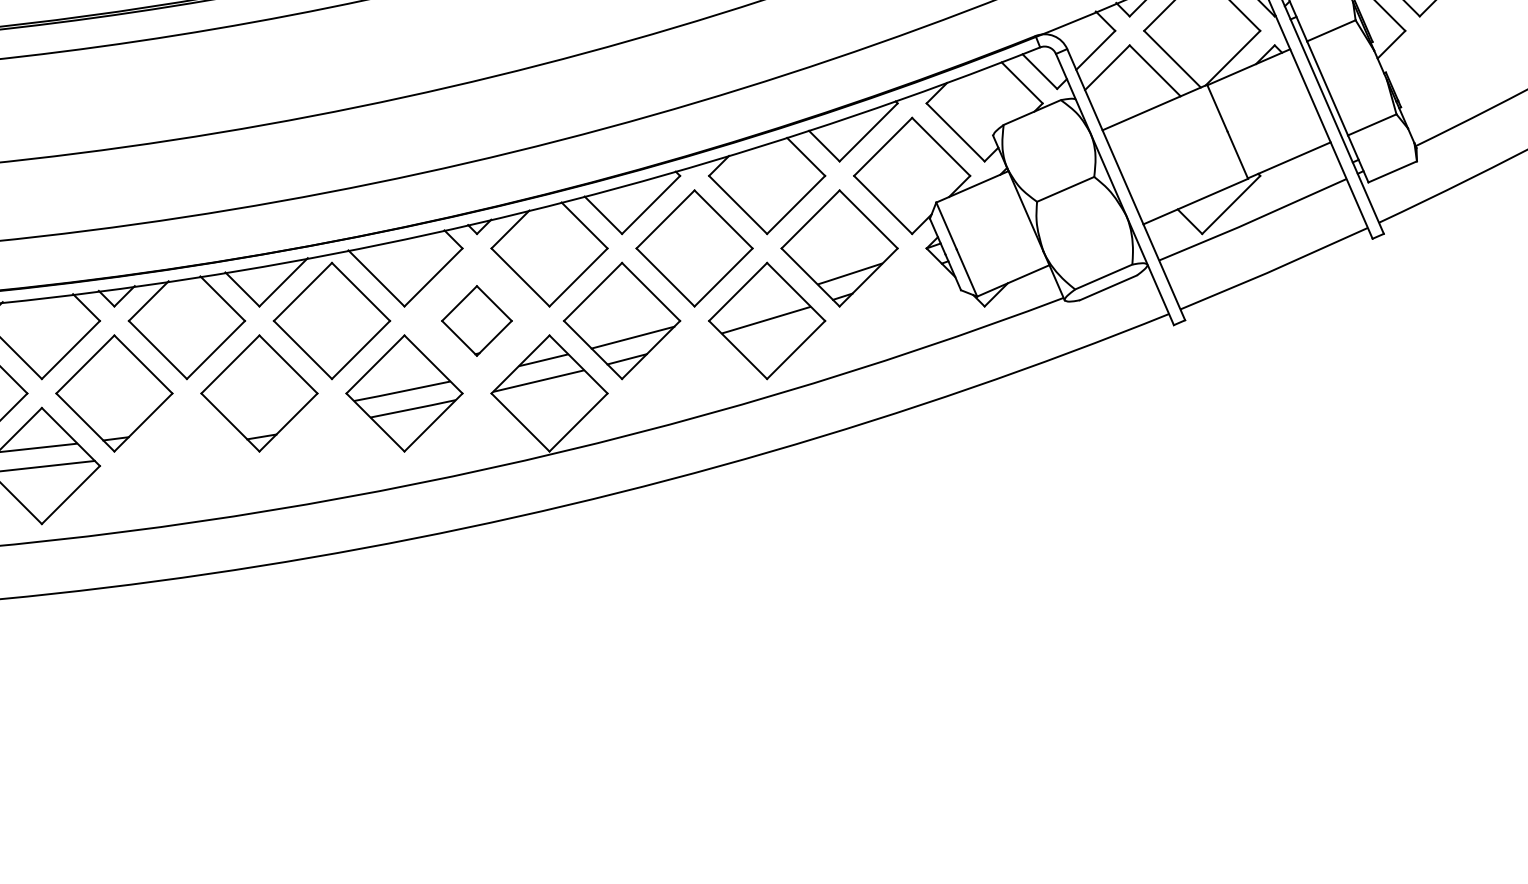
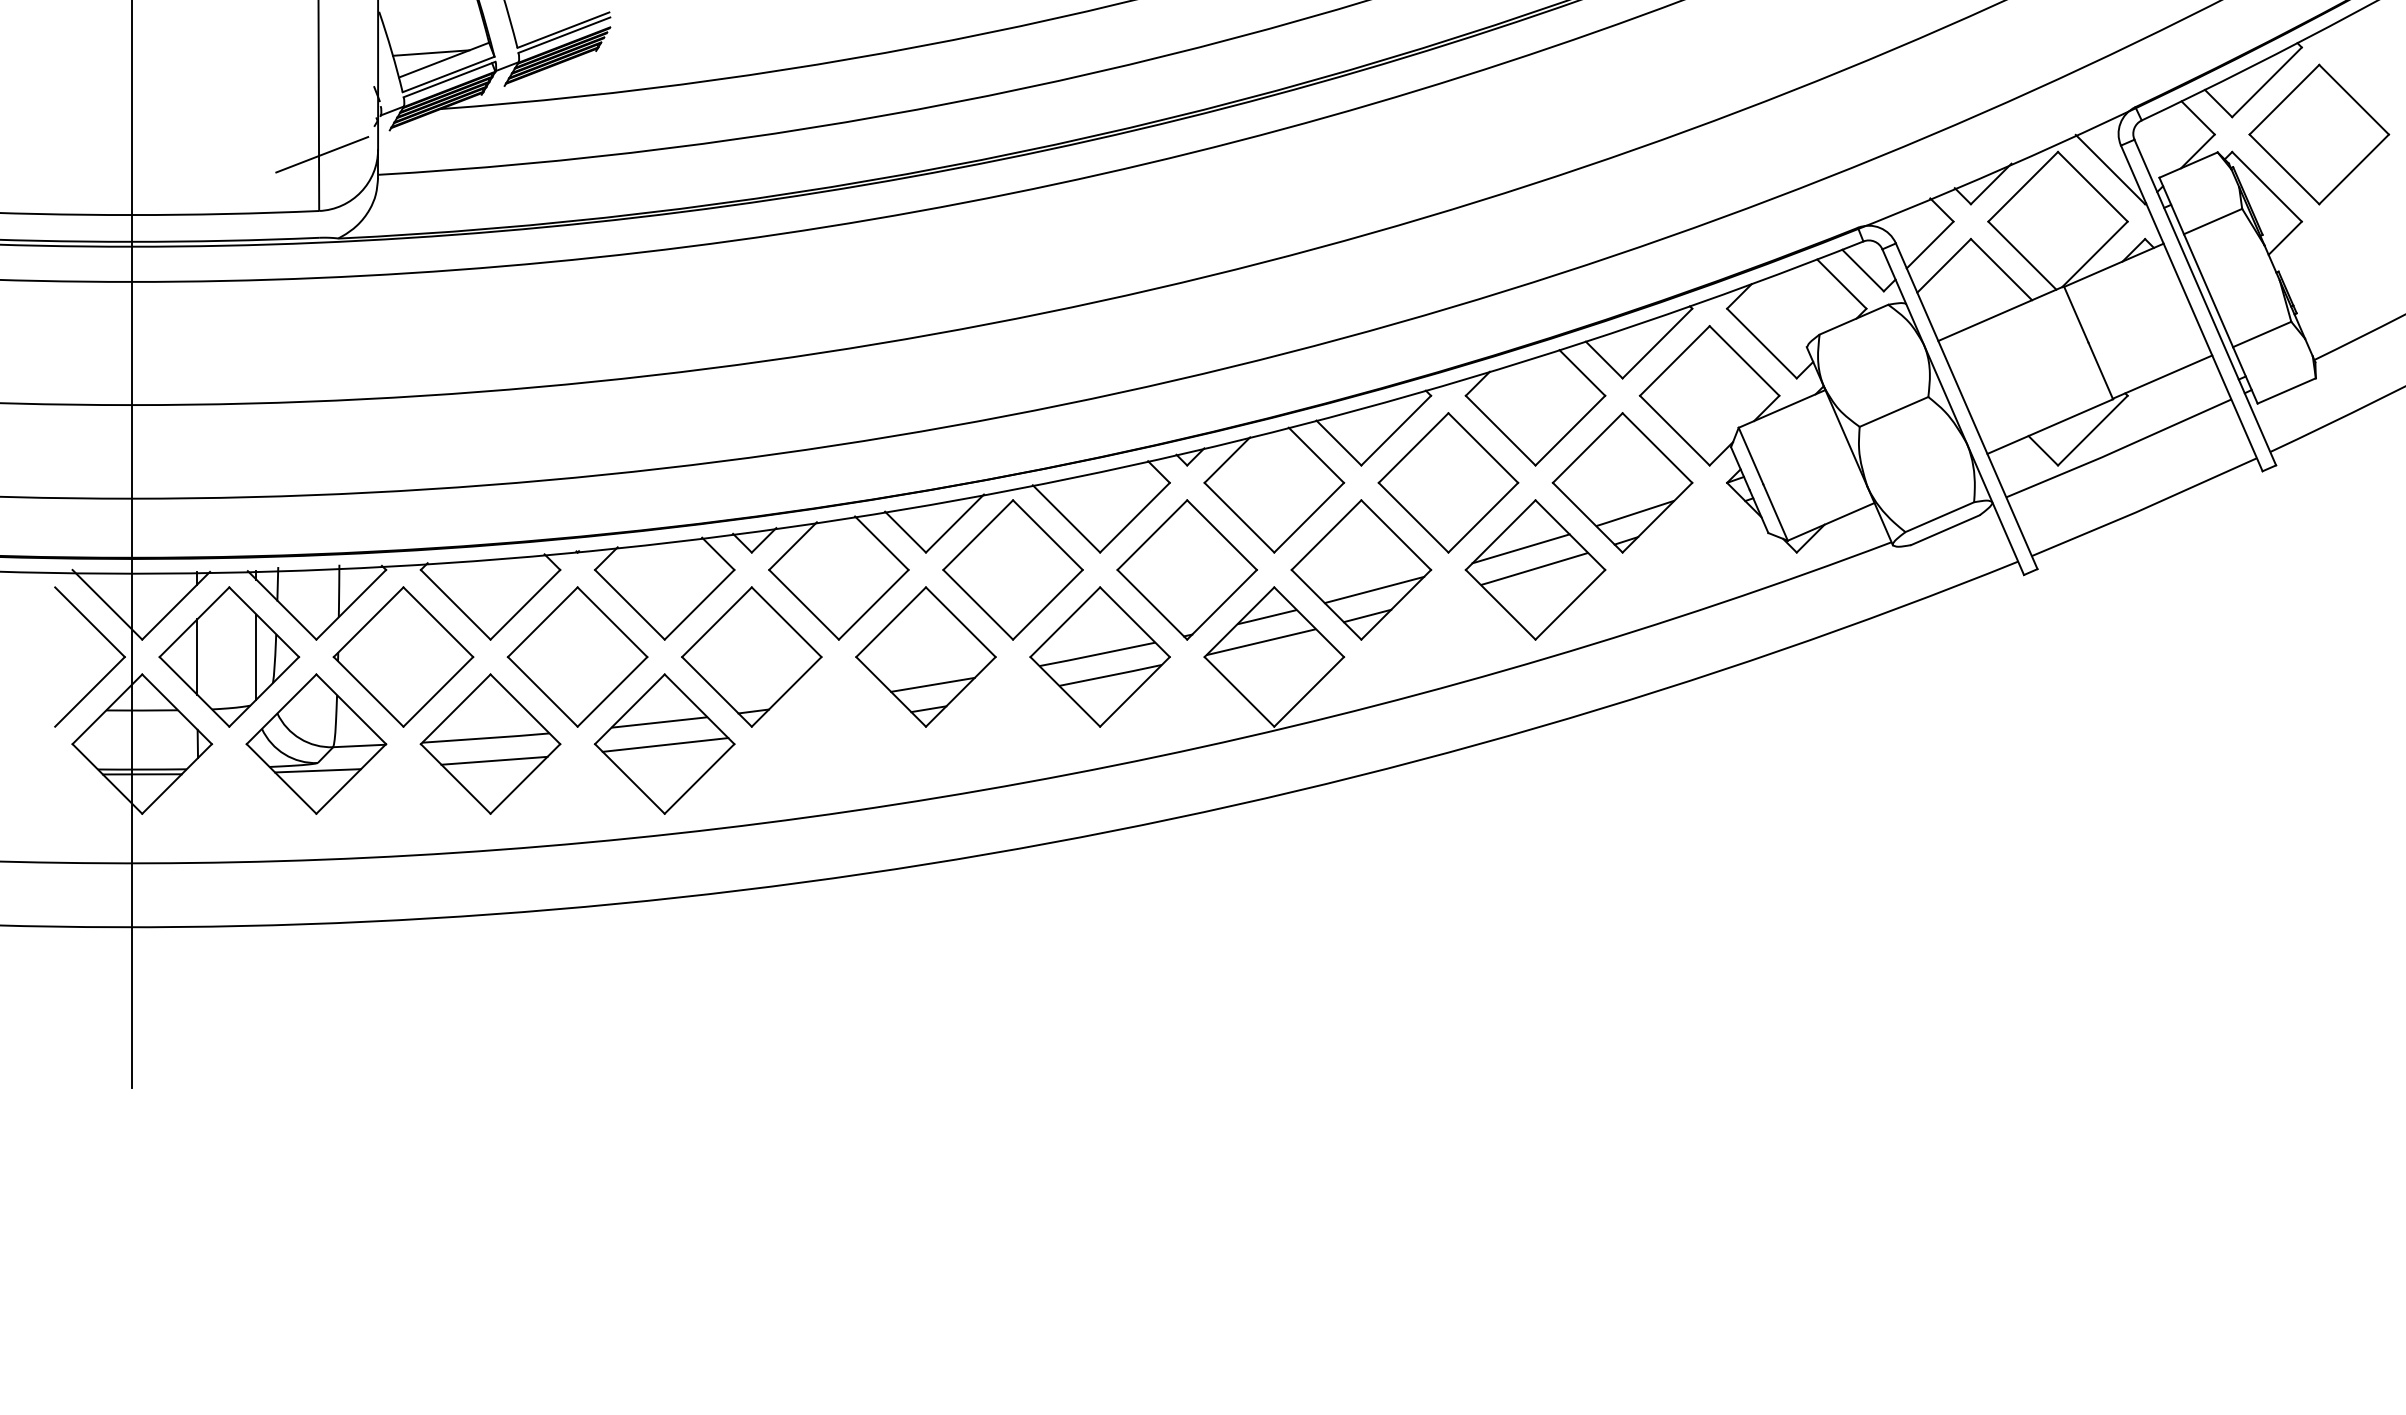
line: (754, 303) -> (1520, 548), added
part: (476, 320) -> (1186, 569), size x1.67
line: (264, 416) -> (932, 684), added

